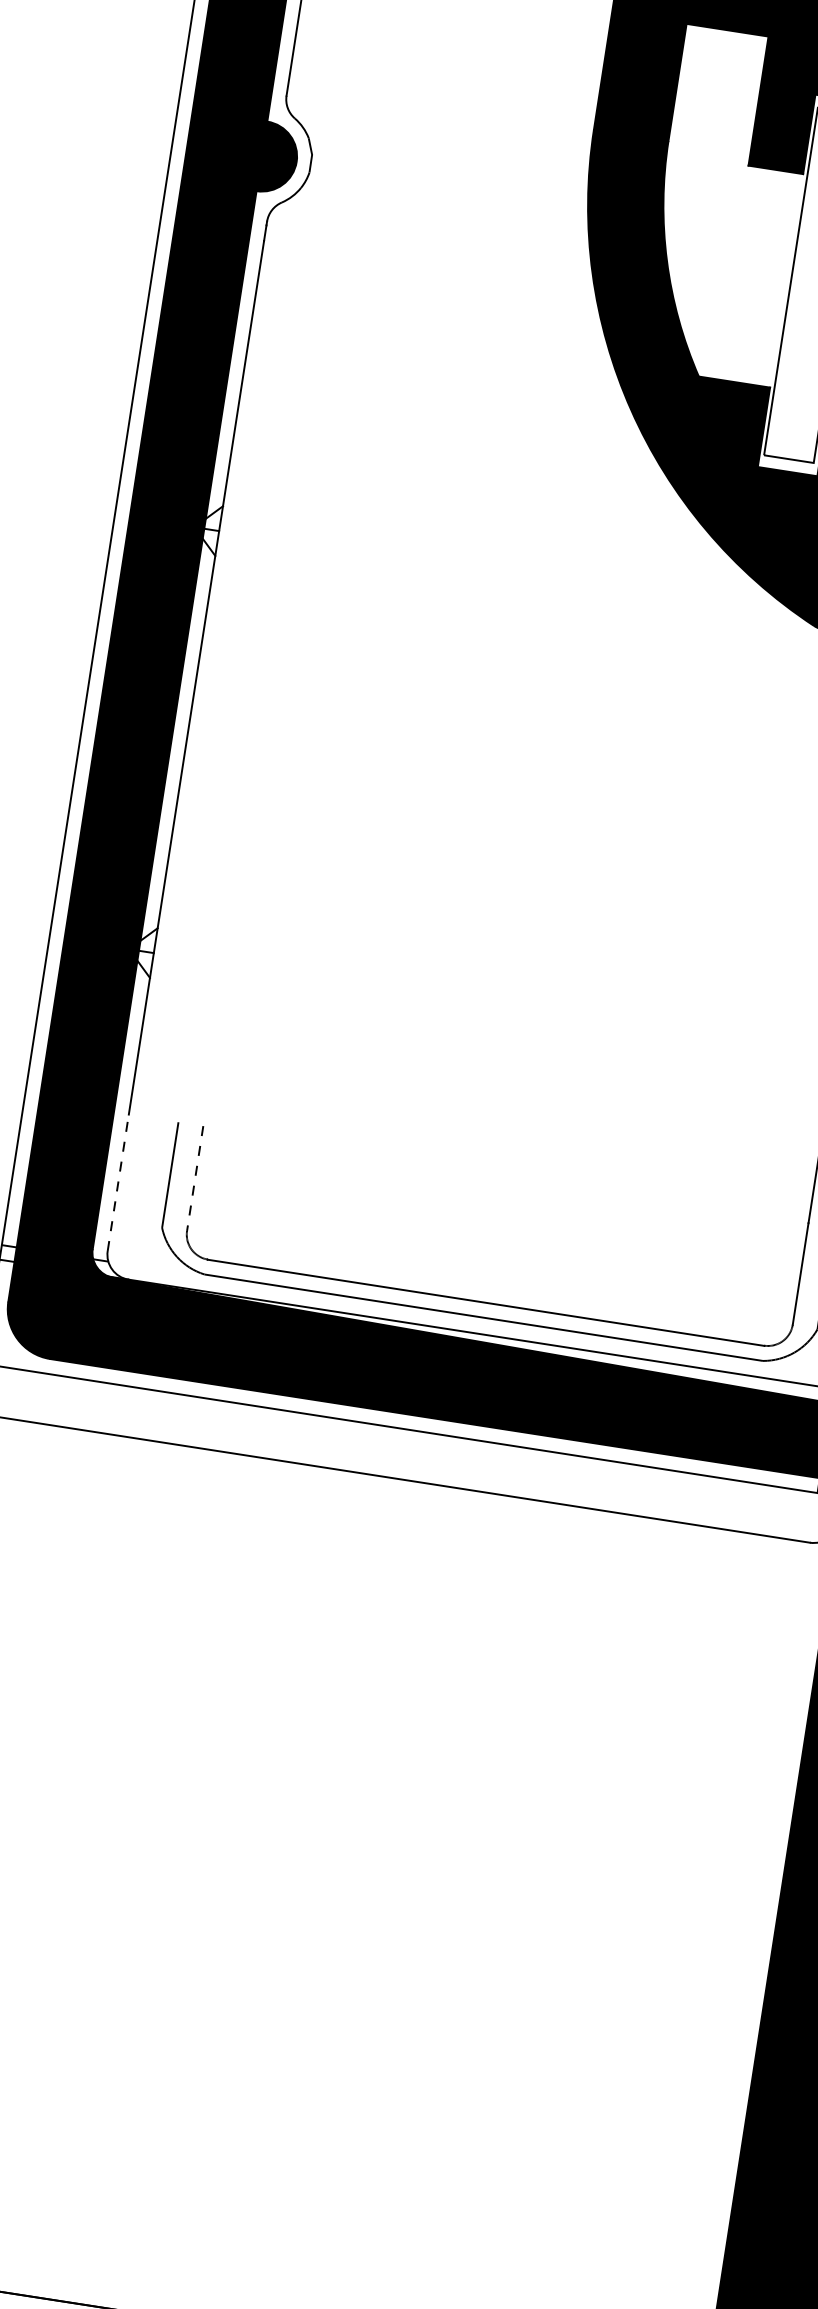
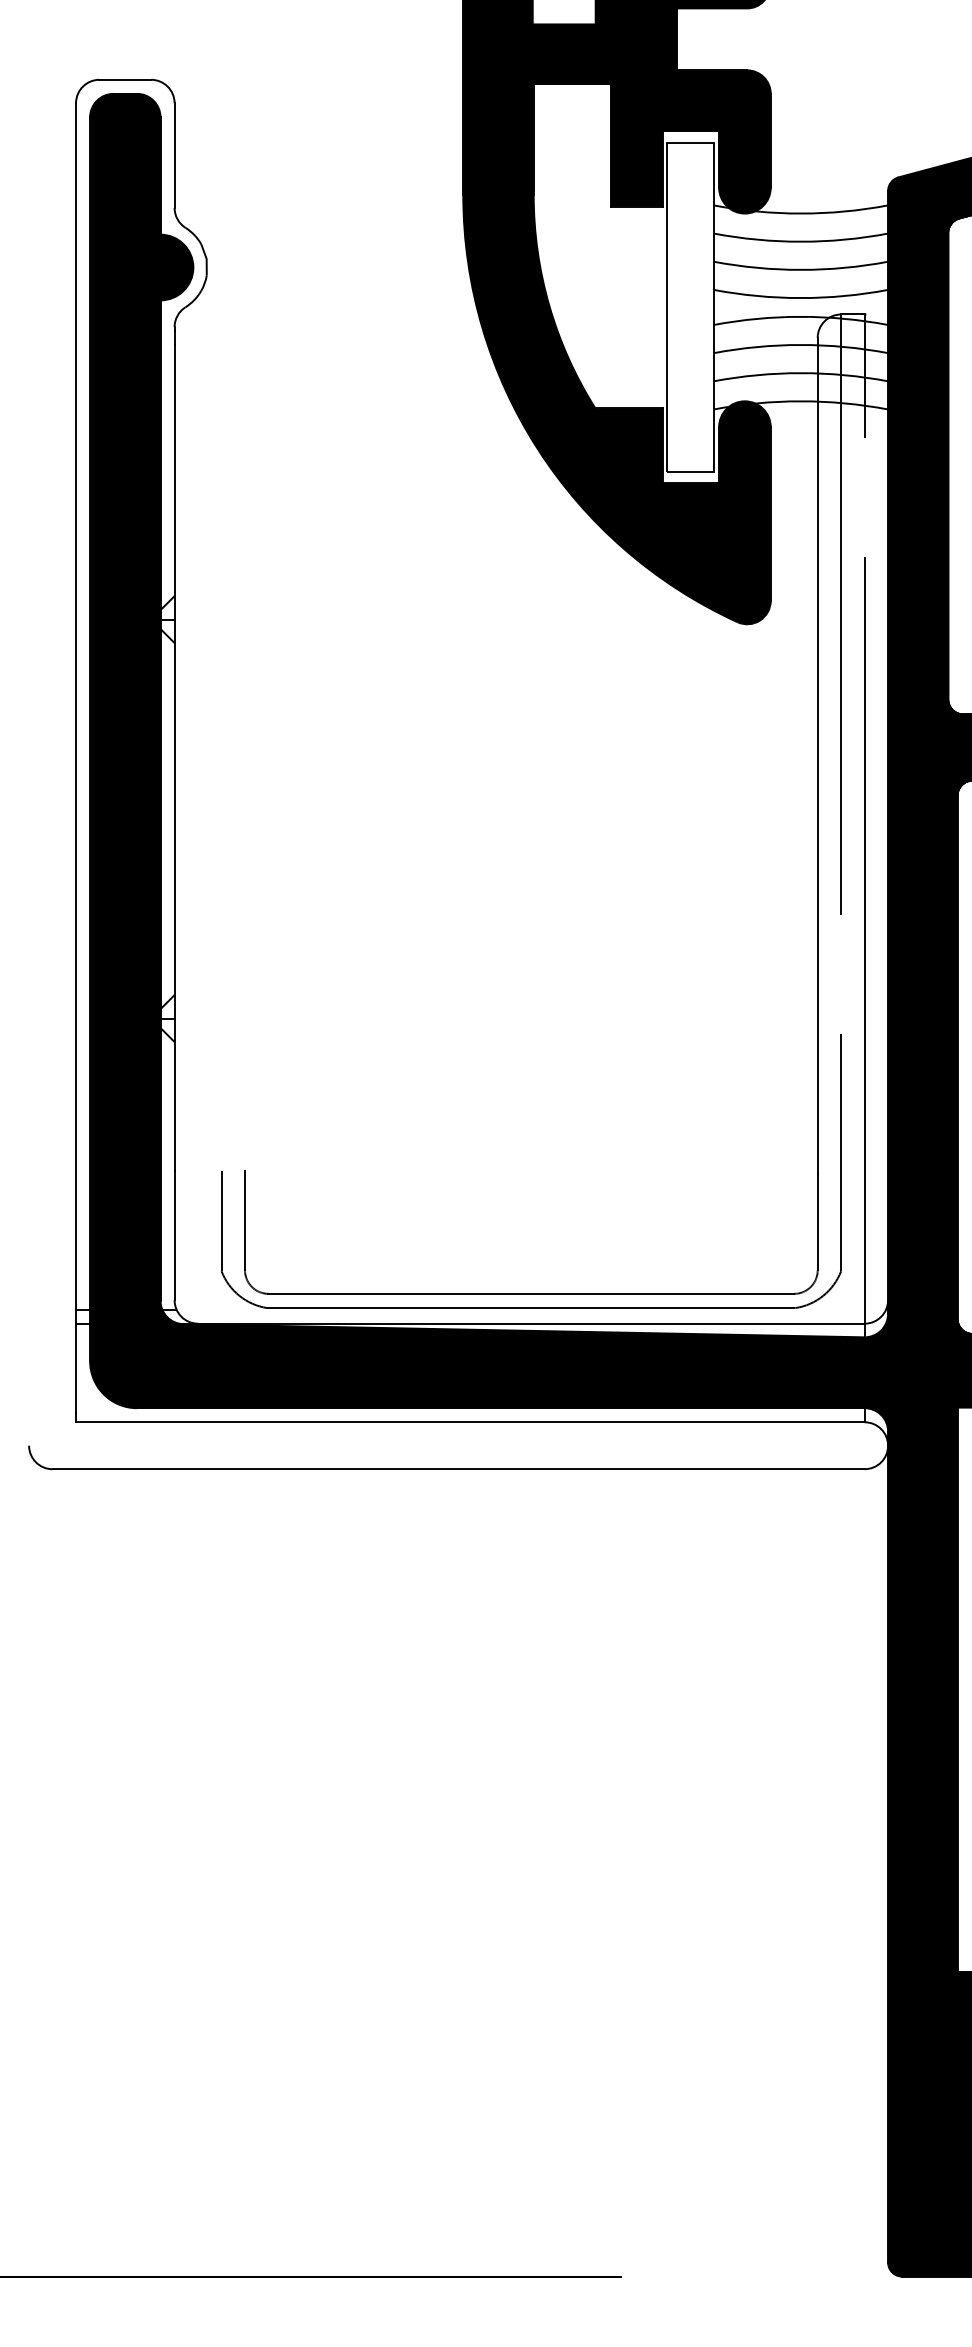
line: (195, 1178) -> (245, 1220), dashed -> solid
line: (118, 1182) -> (174, 1235), dashed -> solid

